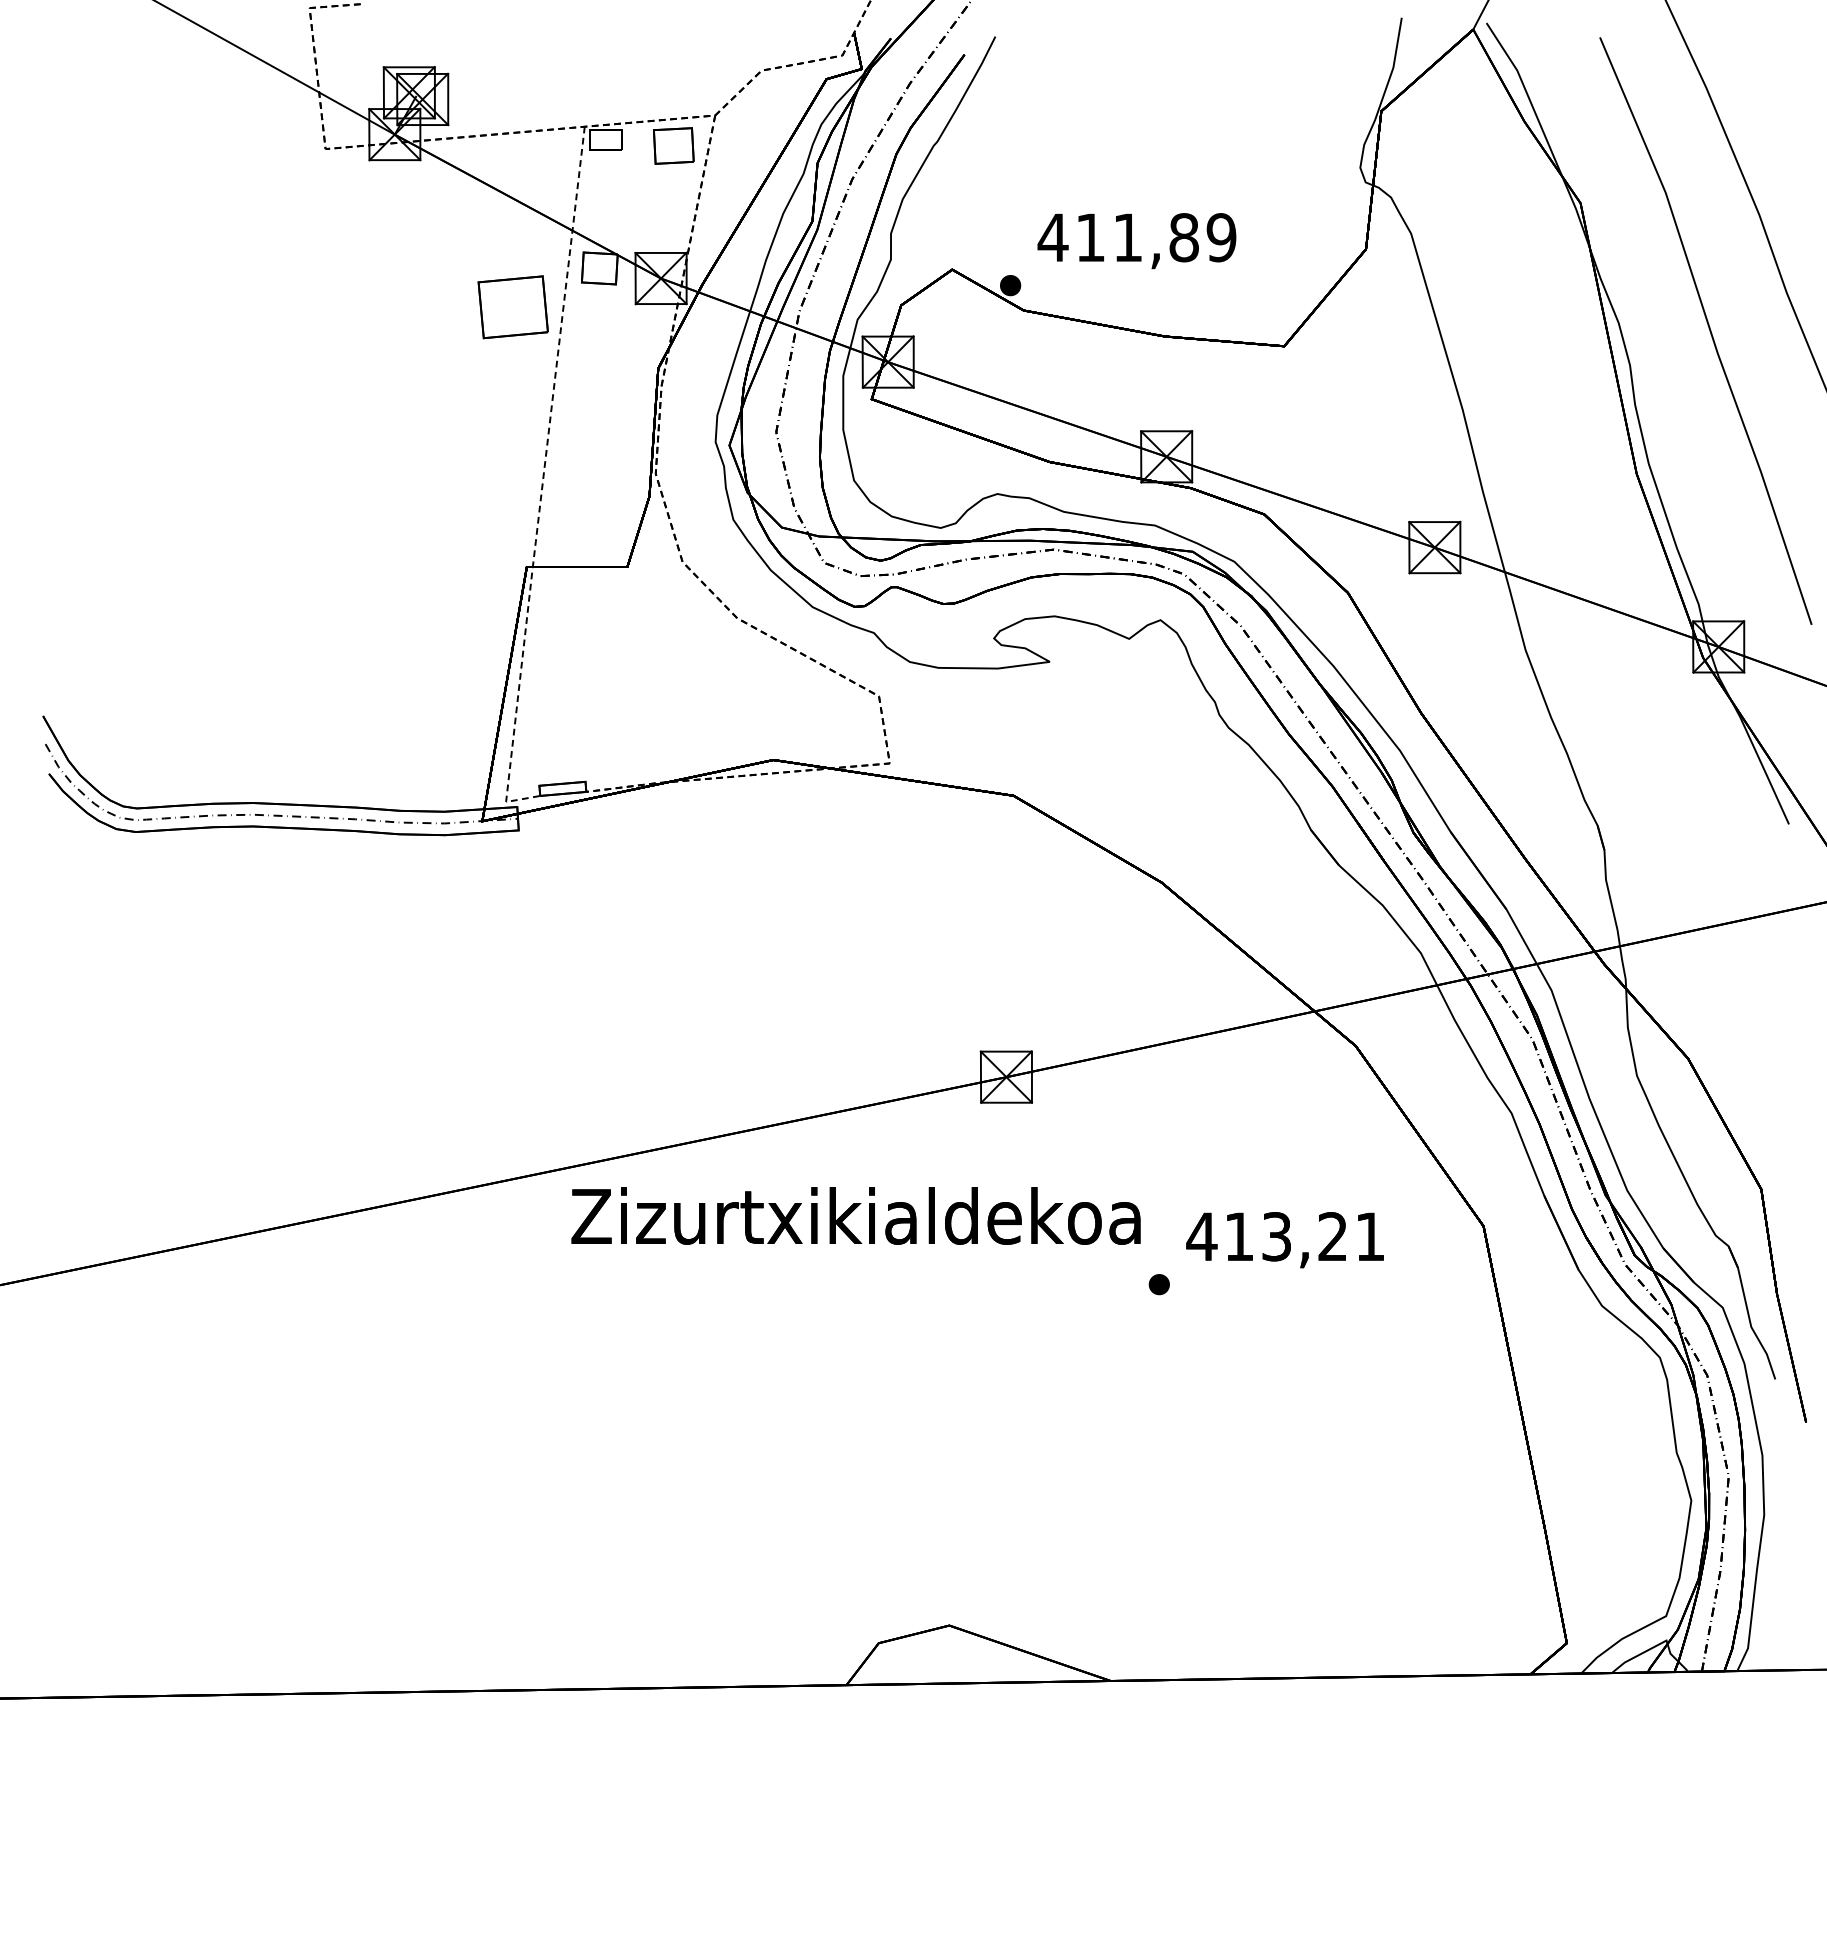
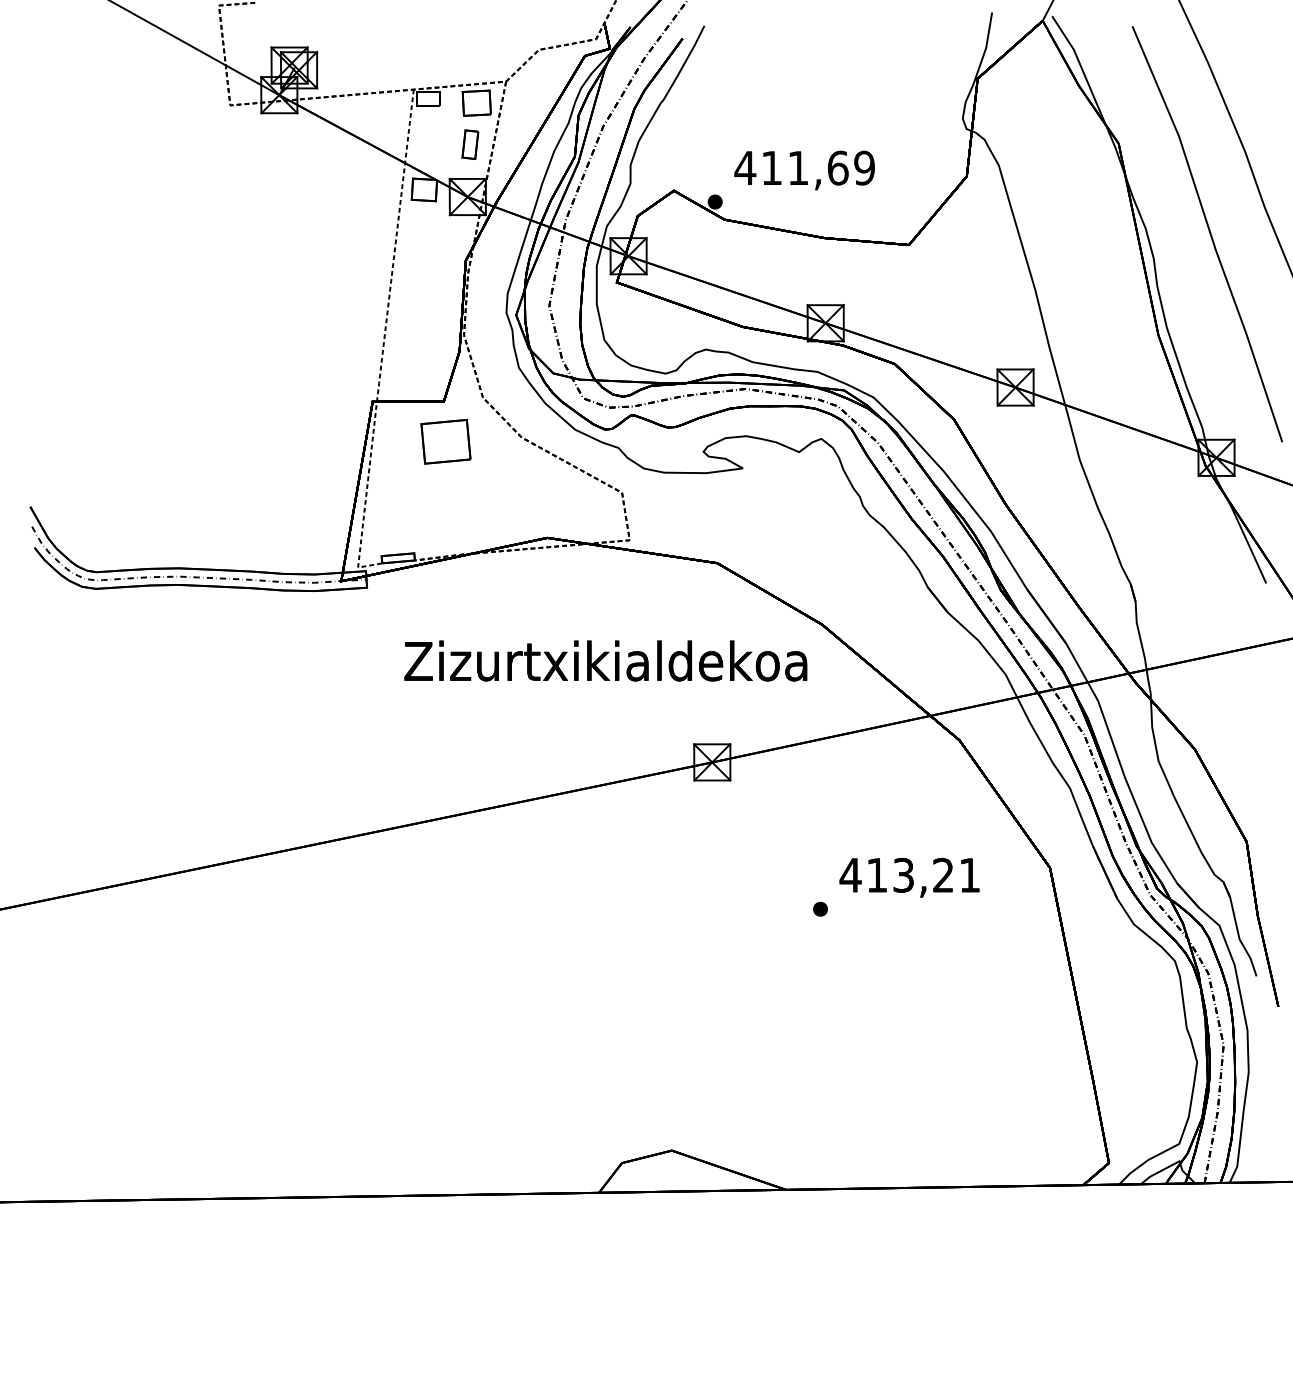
part: (664, 204) -> (470, 144), added
text: (1184, 237) -> (838, 168), 411,89 -> 411,69
part: (512, 307) -> (445, 441), moved
text: (855, 1215) -> (605, 660), moved

